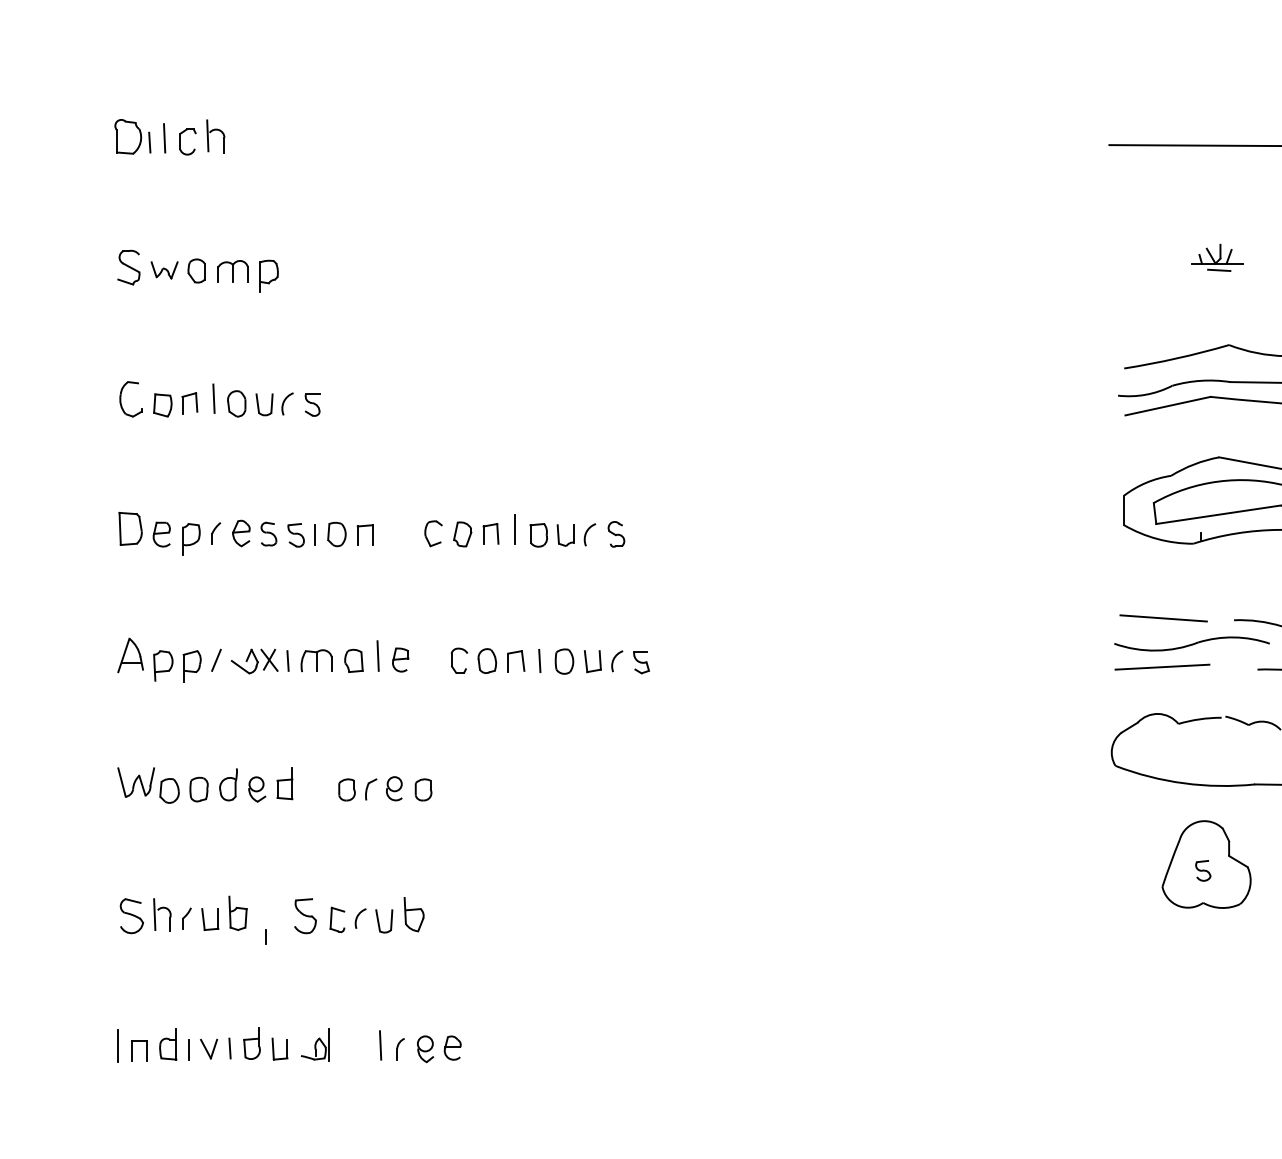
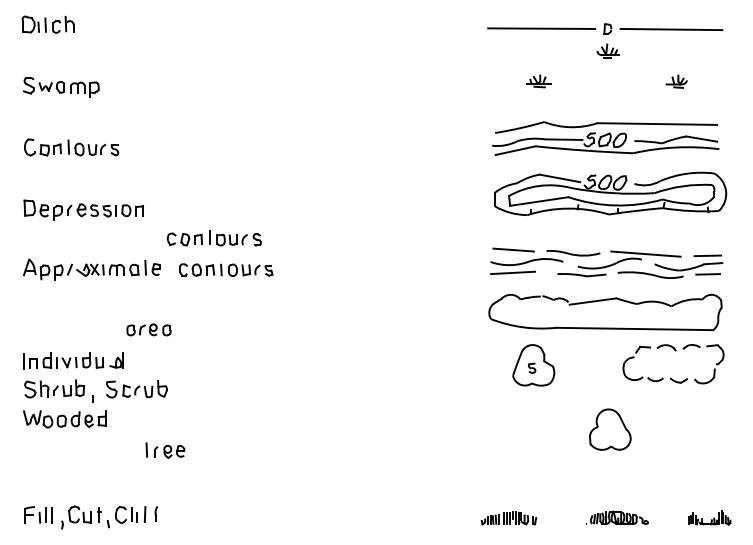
part: (522, 531) -> (213, 238), moved
part: (204, 785) -> (64, 419), moved
part: (224, 1044) -> (73, 360), moved

